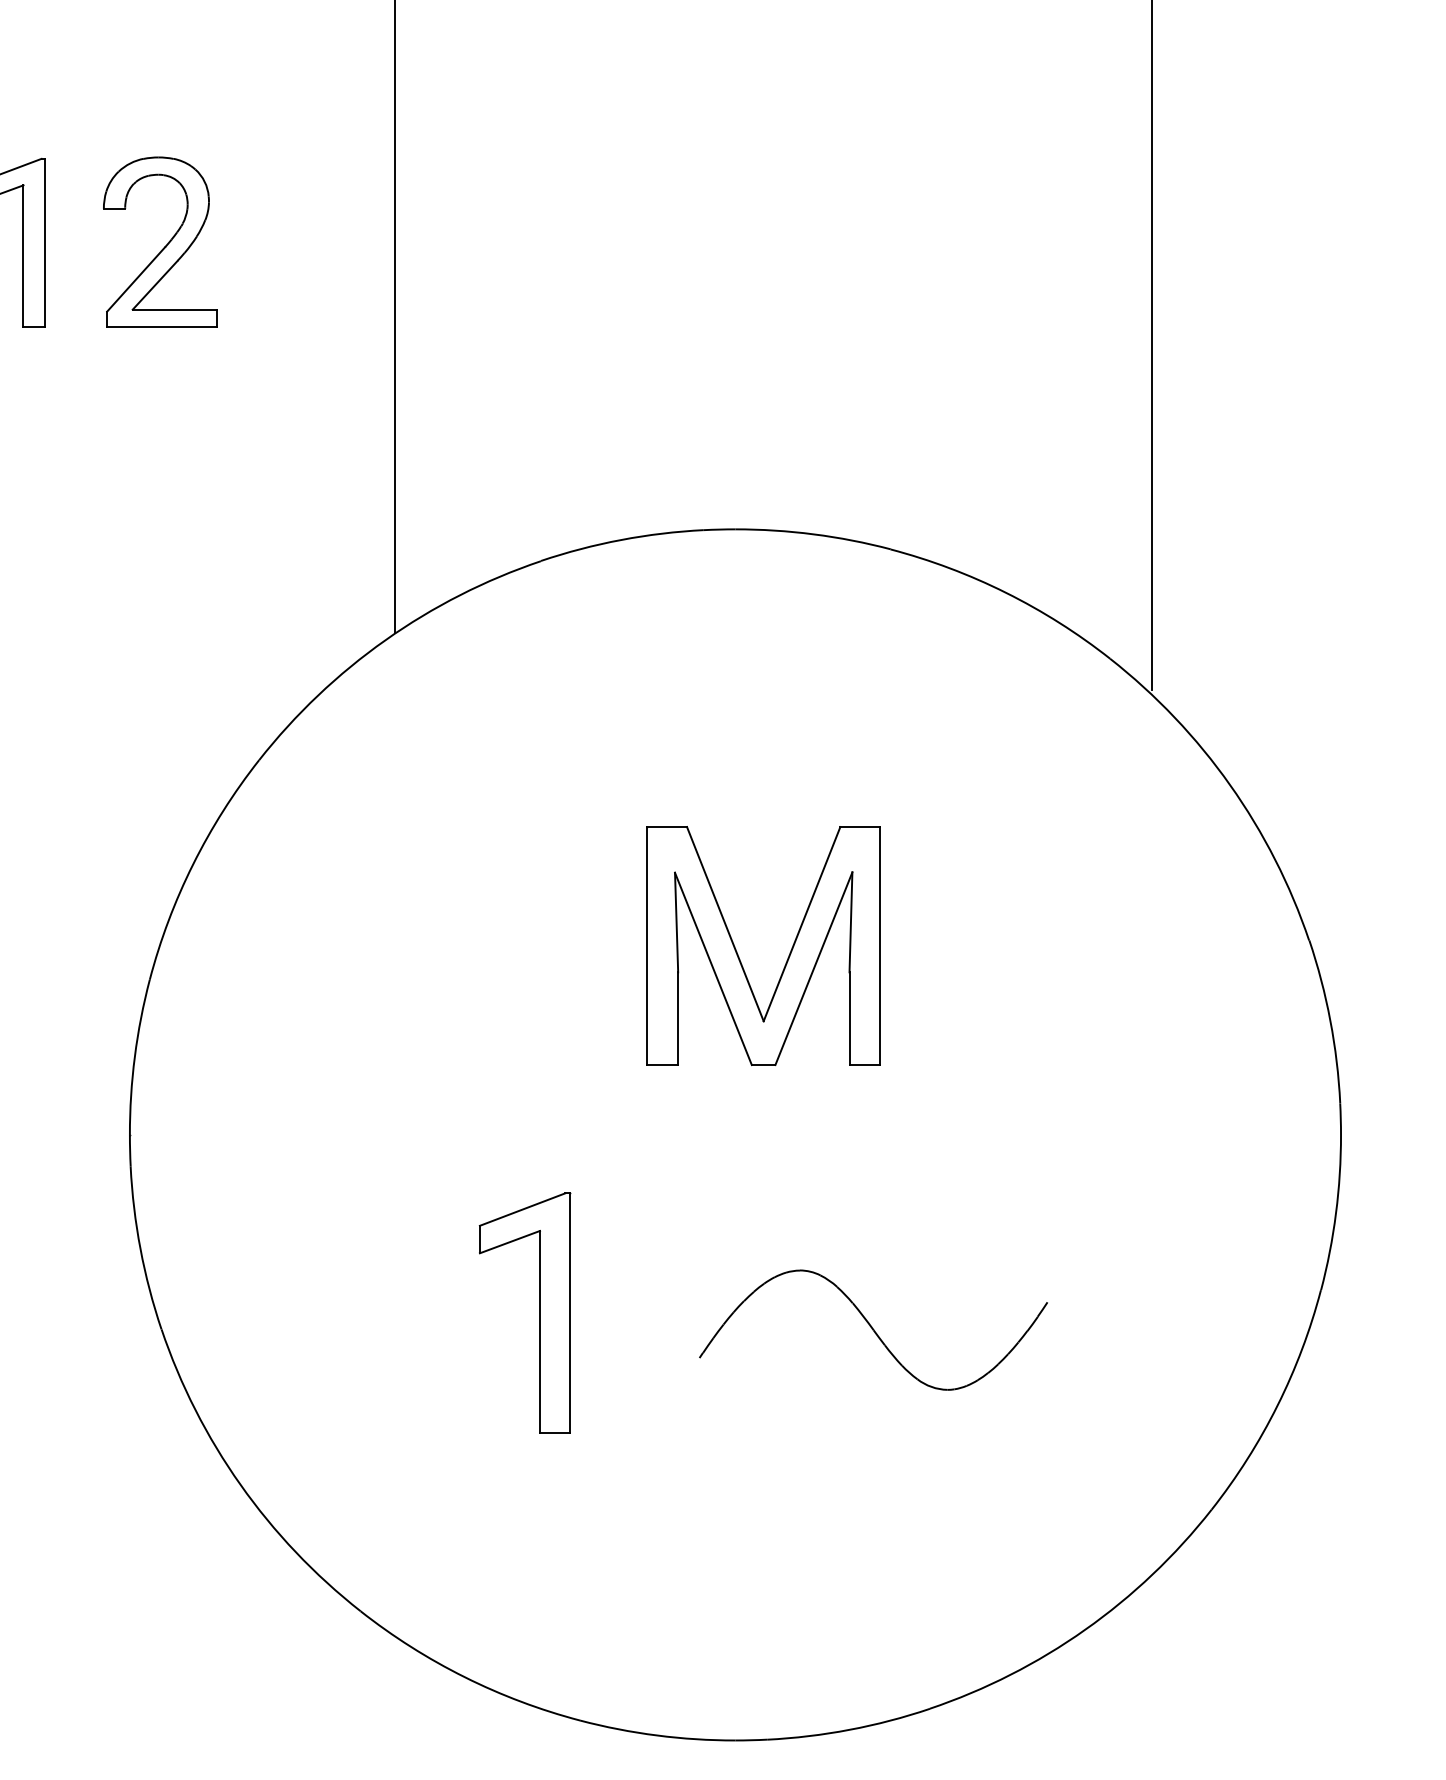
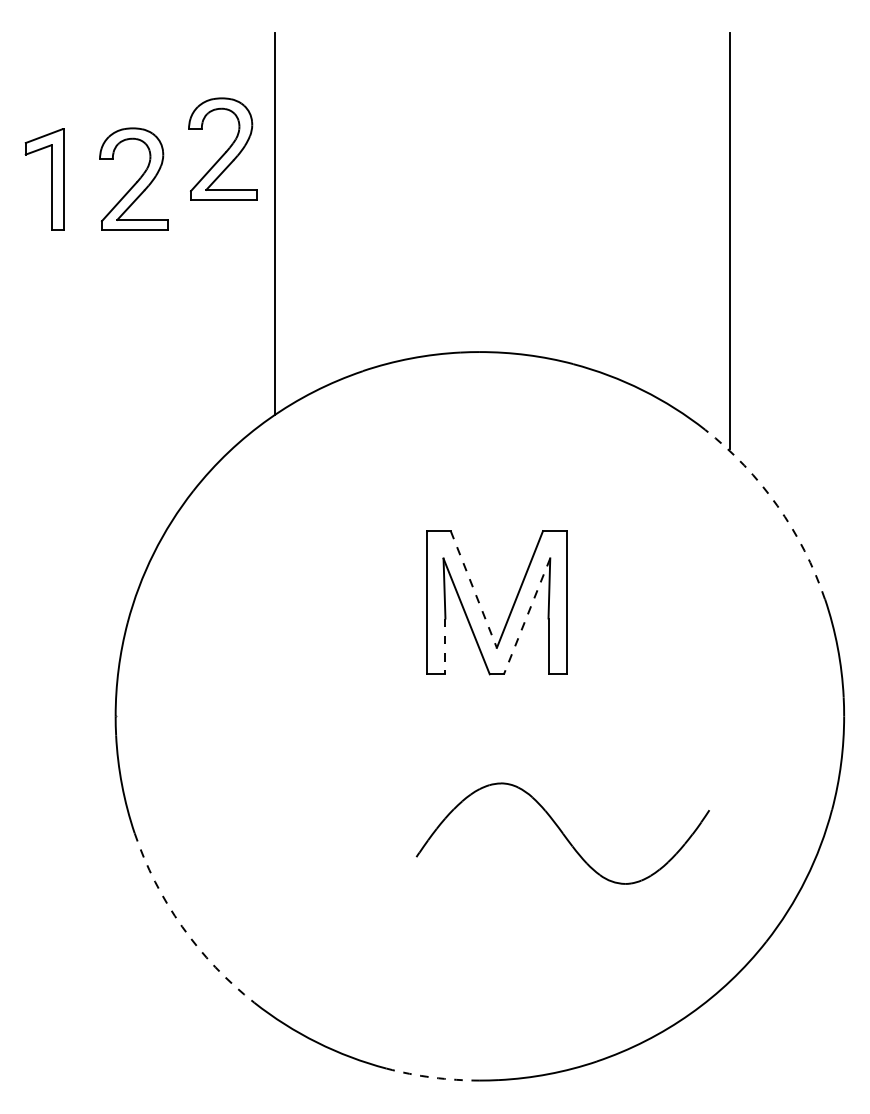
part: (307, 190) -> (222, 148), added
arc: (1230, 784) -> (777, 505), solid -> dashed
line: (724, 924) -> (473, 589), solid -> dashed
line: (812, 968) -> (526, 616), solid -> dashed
line: (678, 1018) -> (445, 646), solid -> dashed
part: (538, 1311) -> (361, 822), removed
part: (872, 1329) -> (562, 833), size x1.4
arc: (241, 1484) -> (182, 926), solid -> dashed
arc: (656, 1735) -> (432, 1077), solid -> dashed

